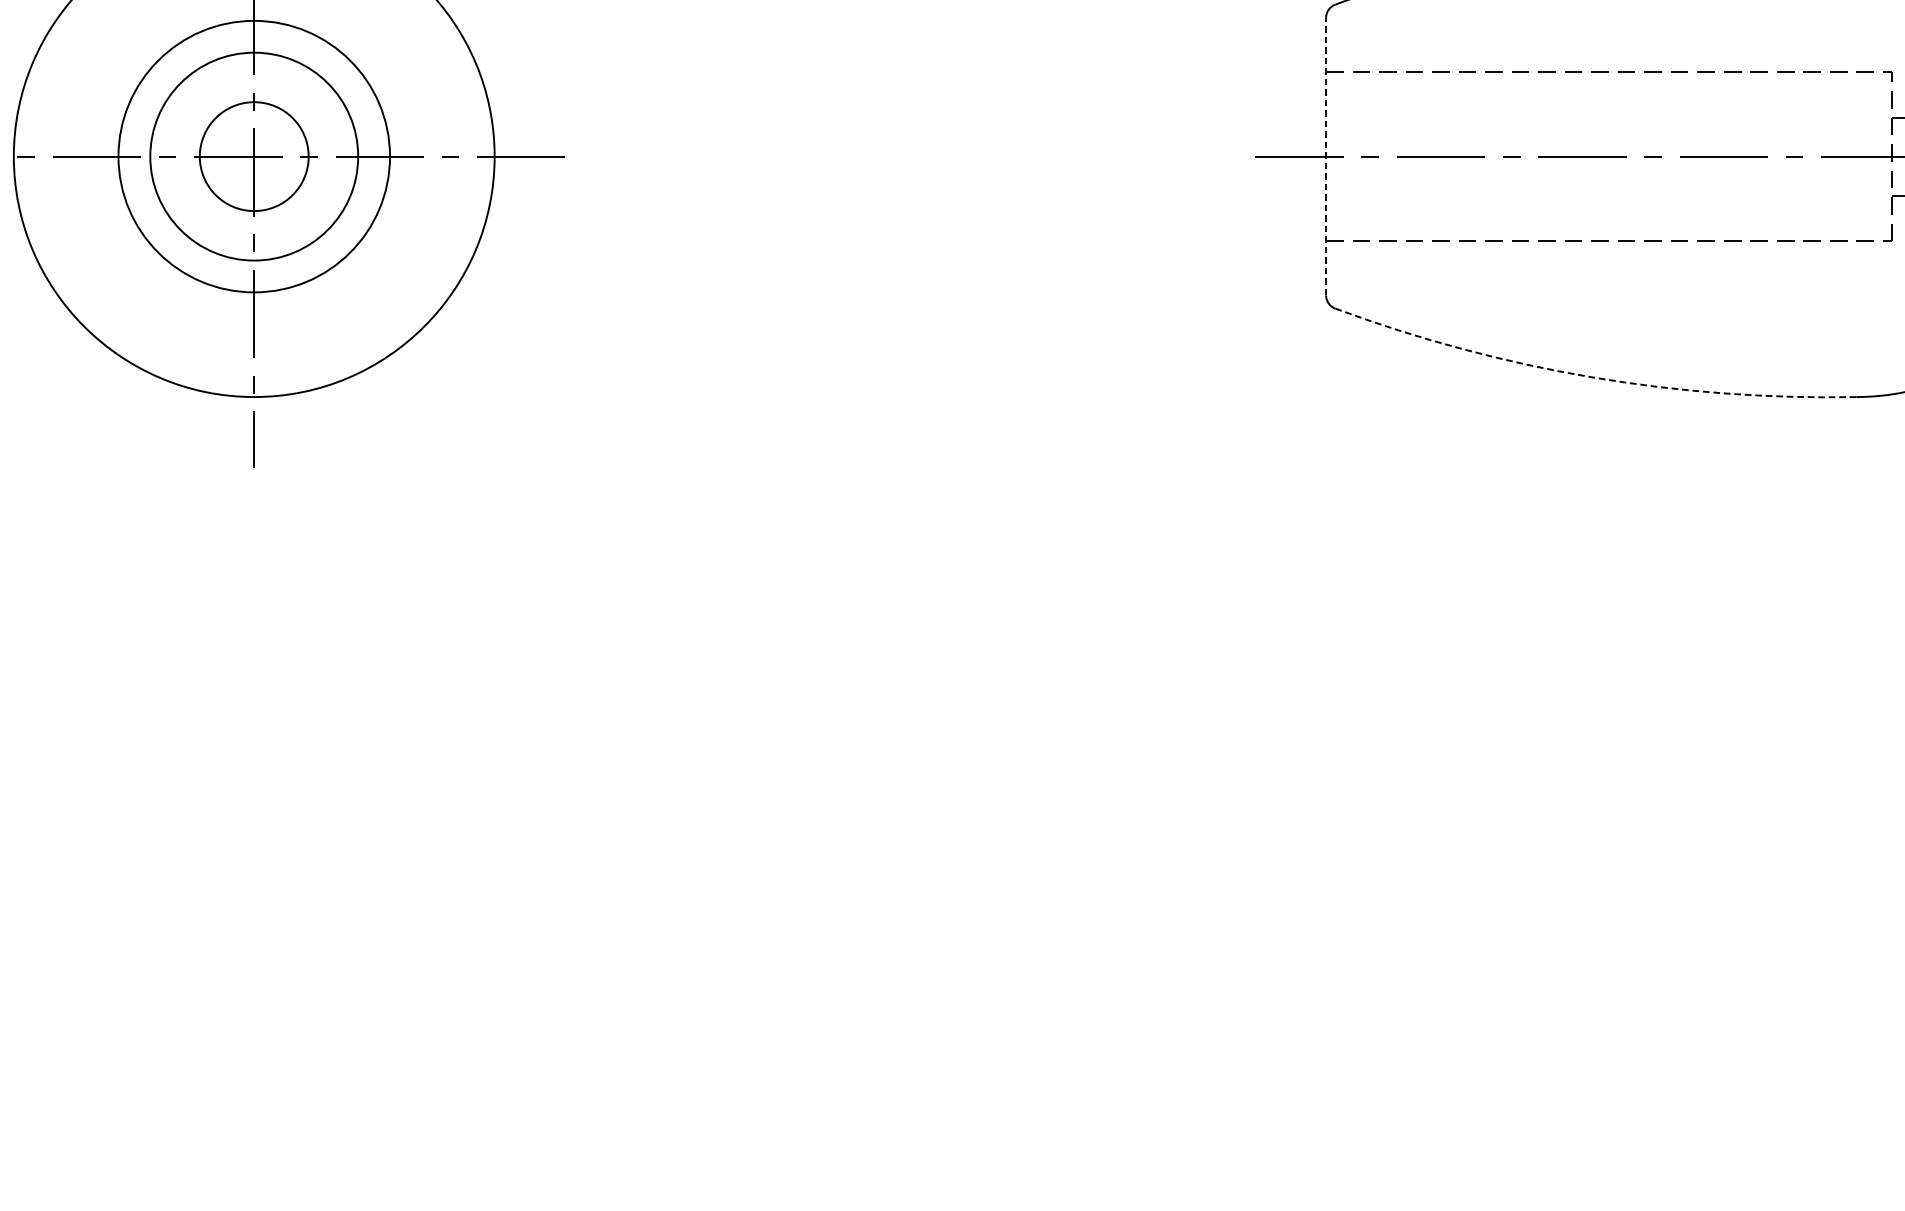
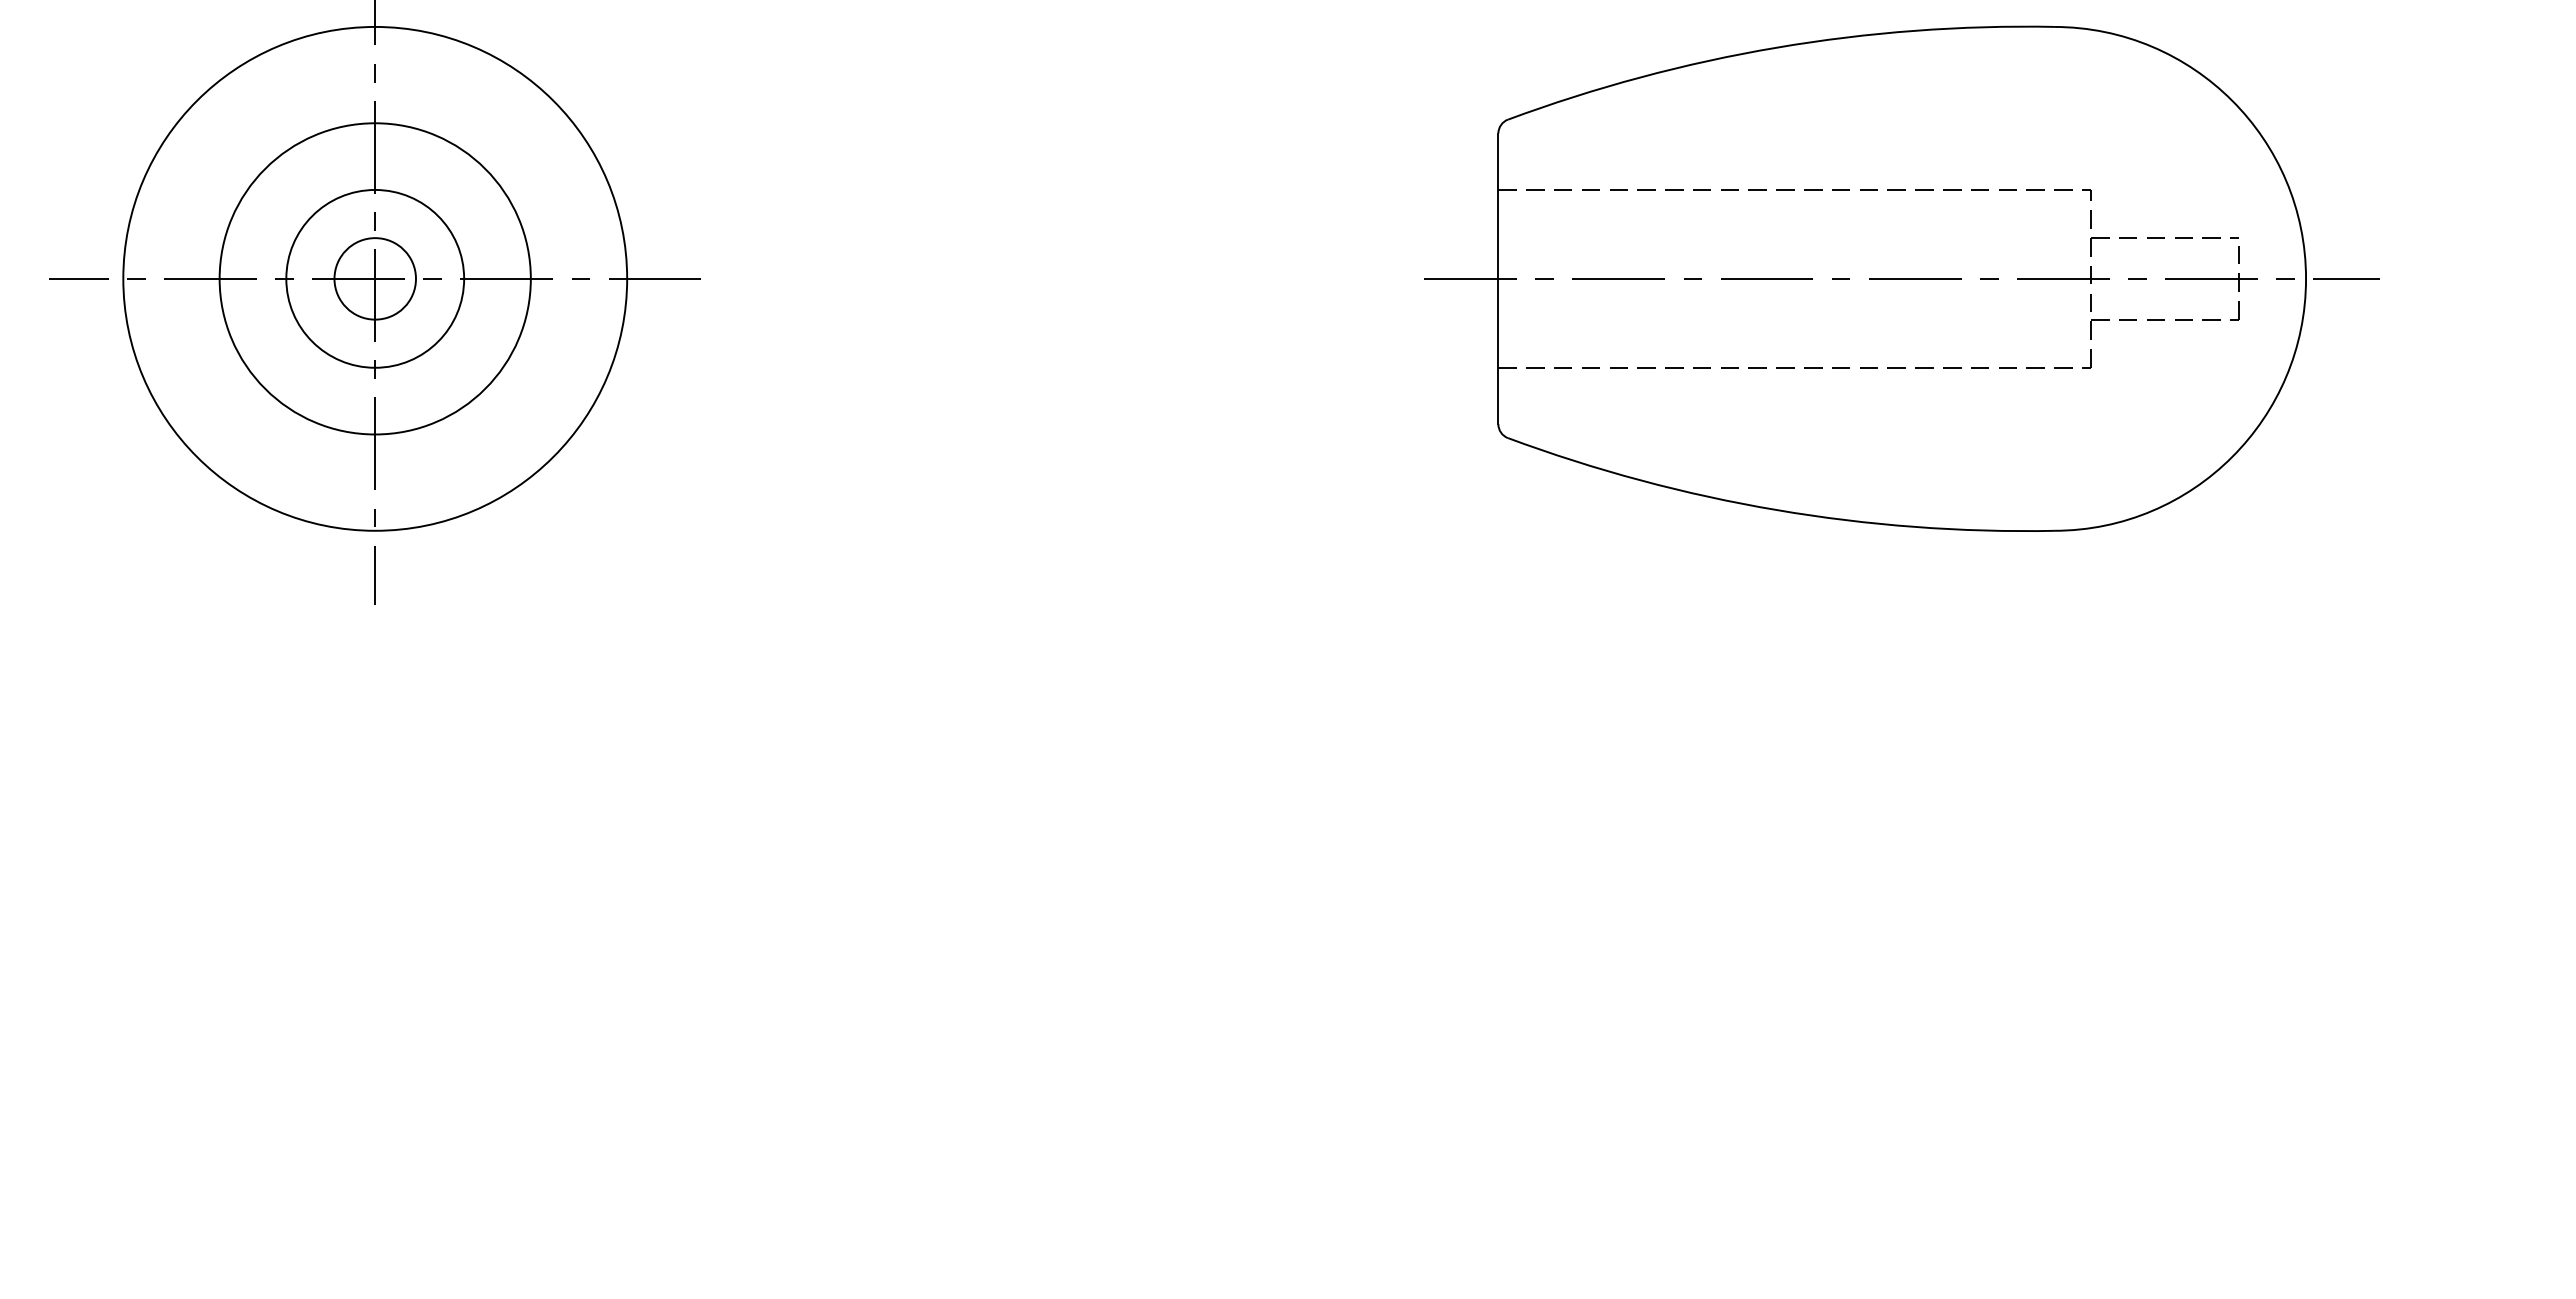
circle: (253, 156) -> (374, 278), size x1.43
circle: (254, 156) -> (375, 278), size x0.62
circle: (254, 156) -> (375, 278), size x0.71
line: (1326, 156) -> (1498, 278), dashed -> solid
arc: (1591, 377) -> (1776, 510), dashed -> solid

